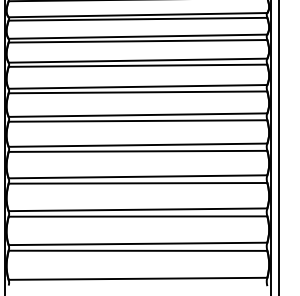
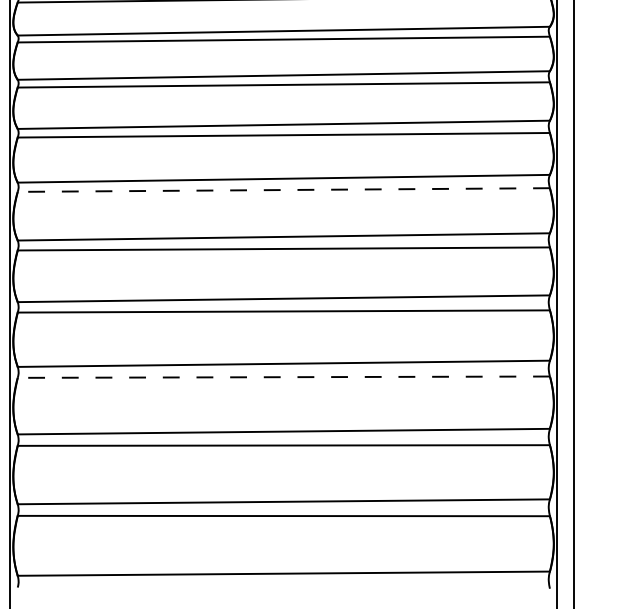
line: (137, 92) -> (282, 190), solid -> dashed
line: (137, 183) -> (282, 377), solid -> dashed

